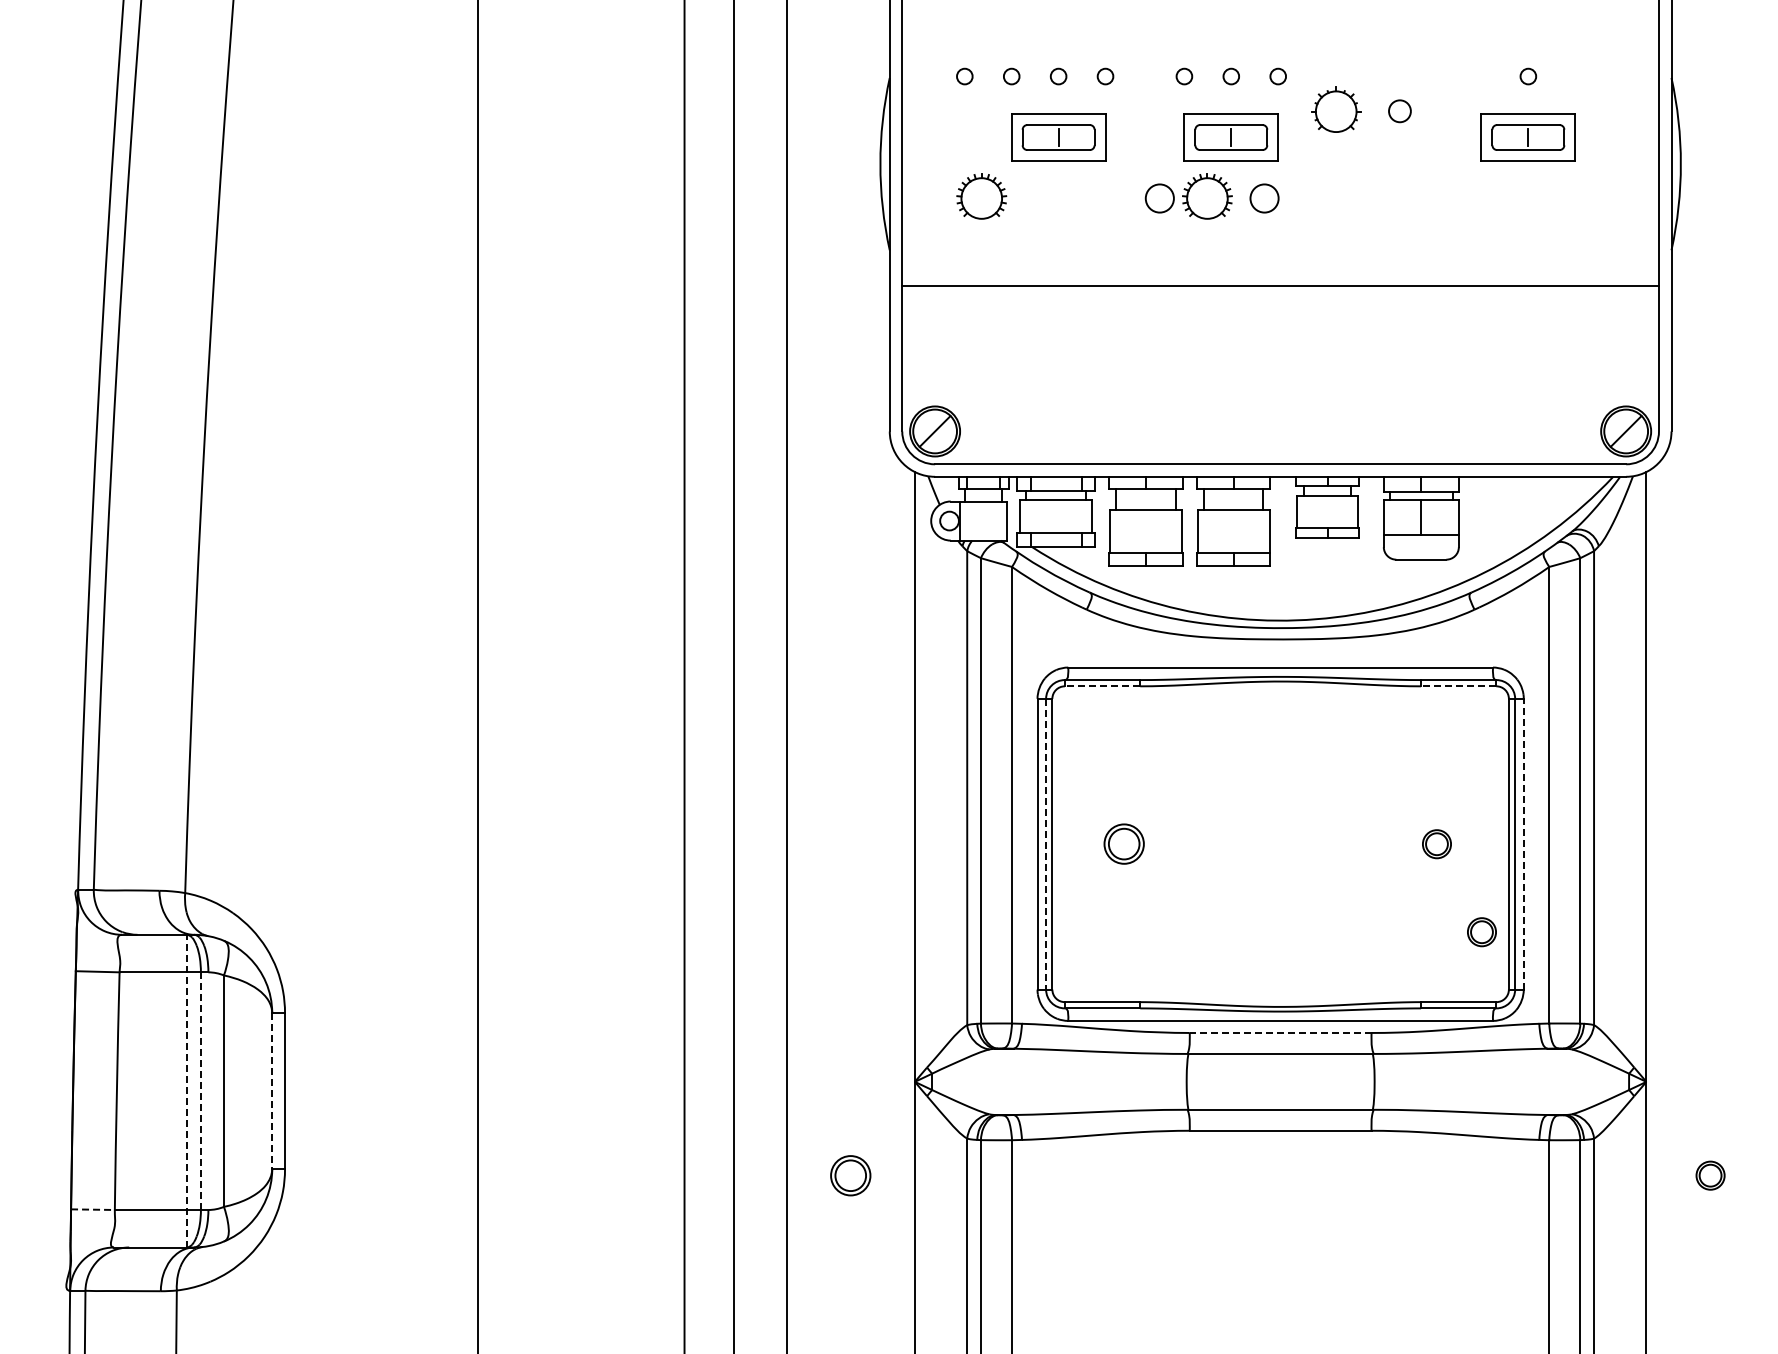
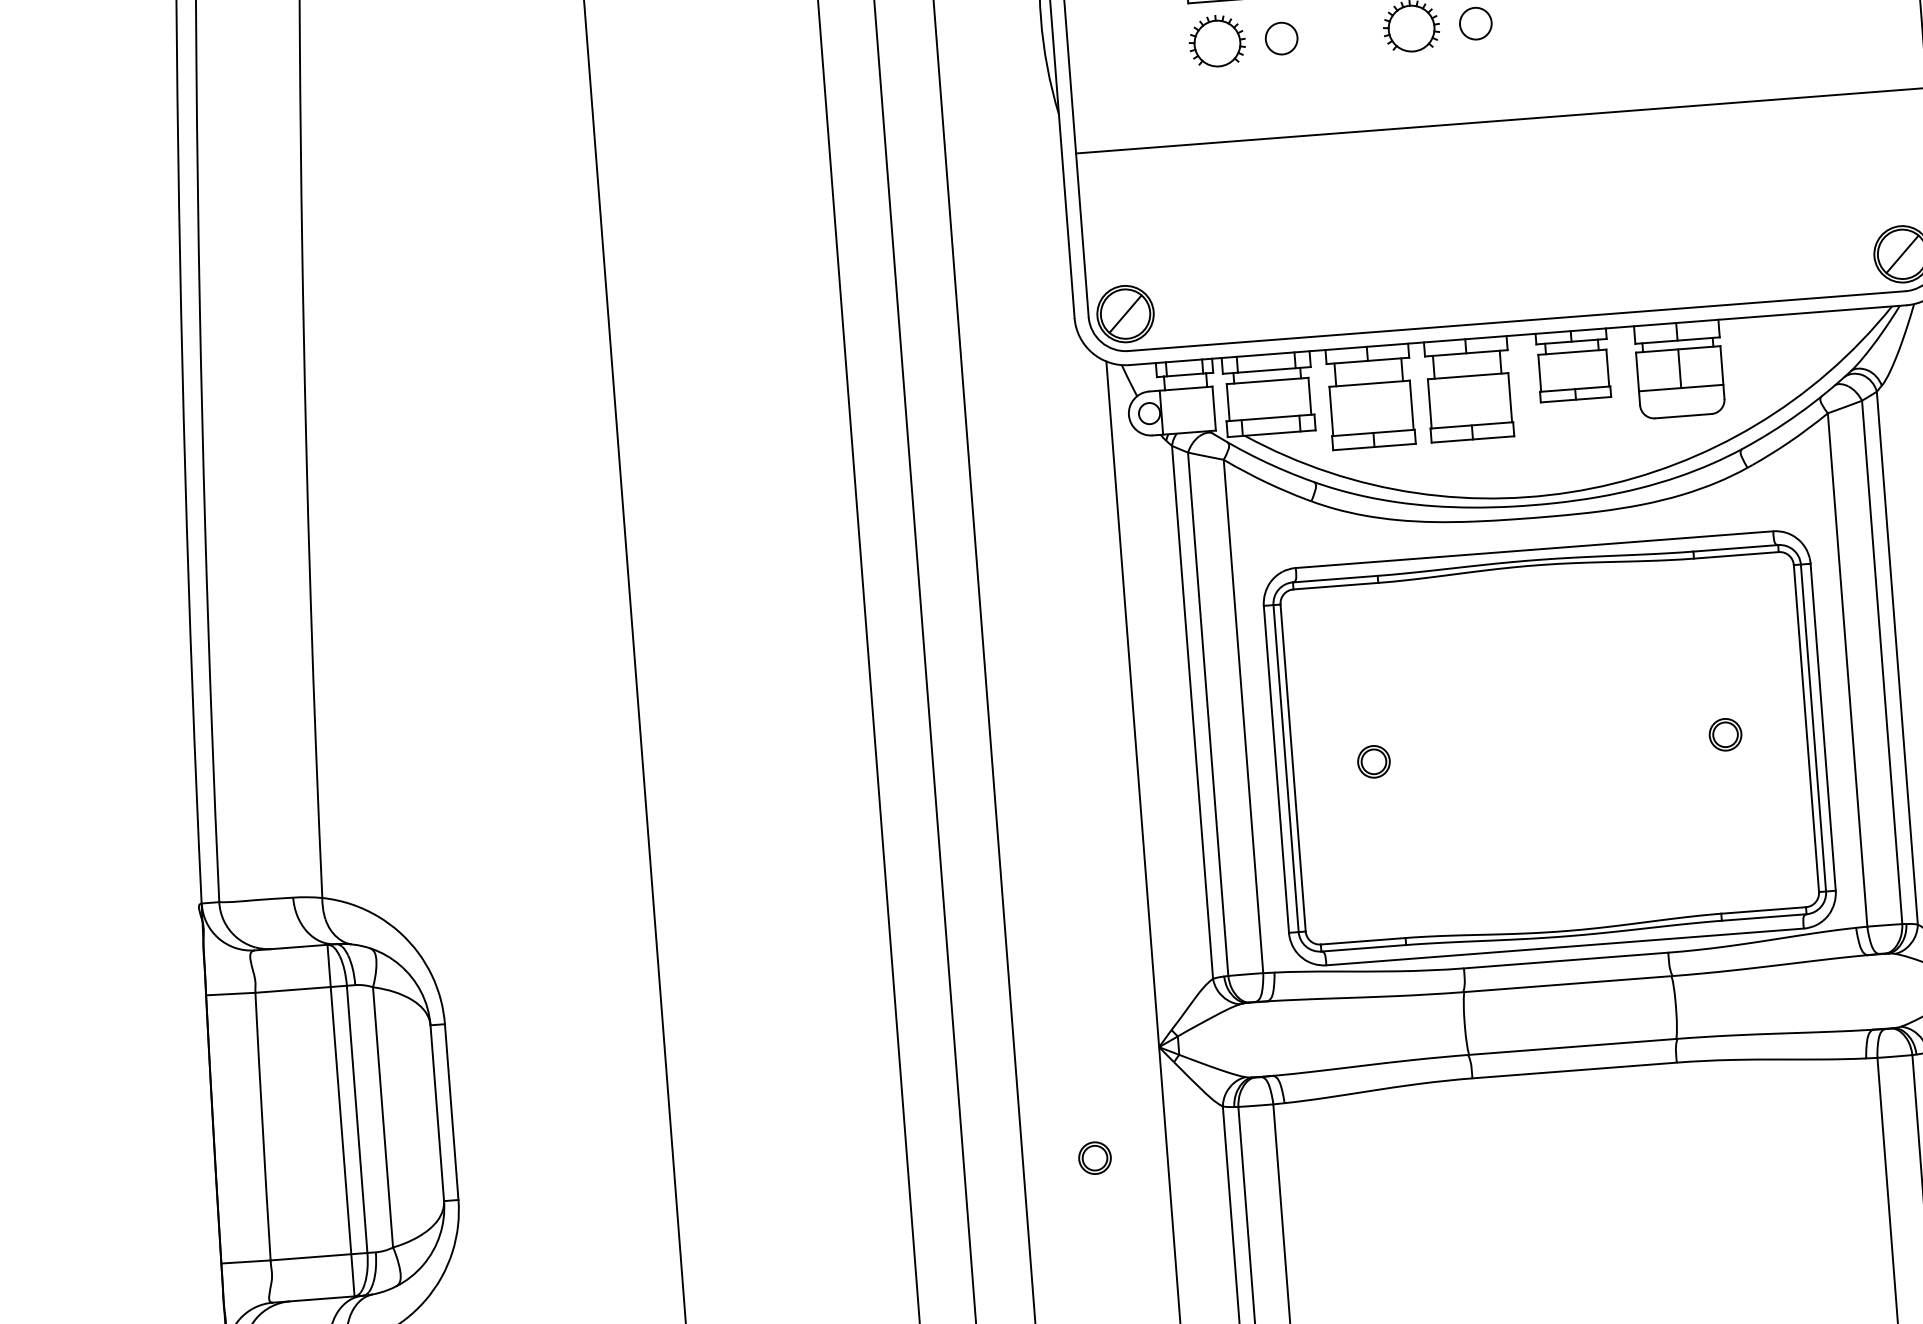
part: (981, 196) -> (1216, 41), moved
circle: (1159, 198) -> (1281, 38), moved
line: (1102, 686) -> (1335, 586), dashed -> solid
line: (1458, 686) -> (1736, 555), dashed -> solid
line: (1523, 843) -> (1822, 726), dashed -> solid
line: (1046, 844) -> (1286, 768), dashed -> solid
part: (1124, 844) -> (1374, 762), size x0.71
part: (1481, 932) -> (1783, 830), removed
line: (1280, 1032) -> (1565, 960), dashed -> solid
line: (186, 1090) -> (340, 1119), dashed -> solid
line: (200, 1091) -> (356, 1119), dashed -> solid
line: (272, 1091) -> (437, 1113), dashed -> solid
part: (850, 1175) -> (1094, 1158), size x0.71
line: (92, 1209) -> (245, 1261), dashed -> solid

